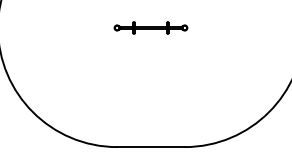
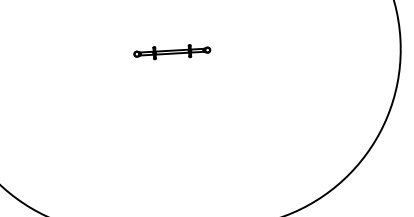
part: (150, 27) -> (171, 51), size x0.7

